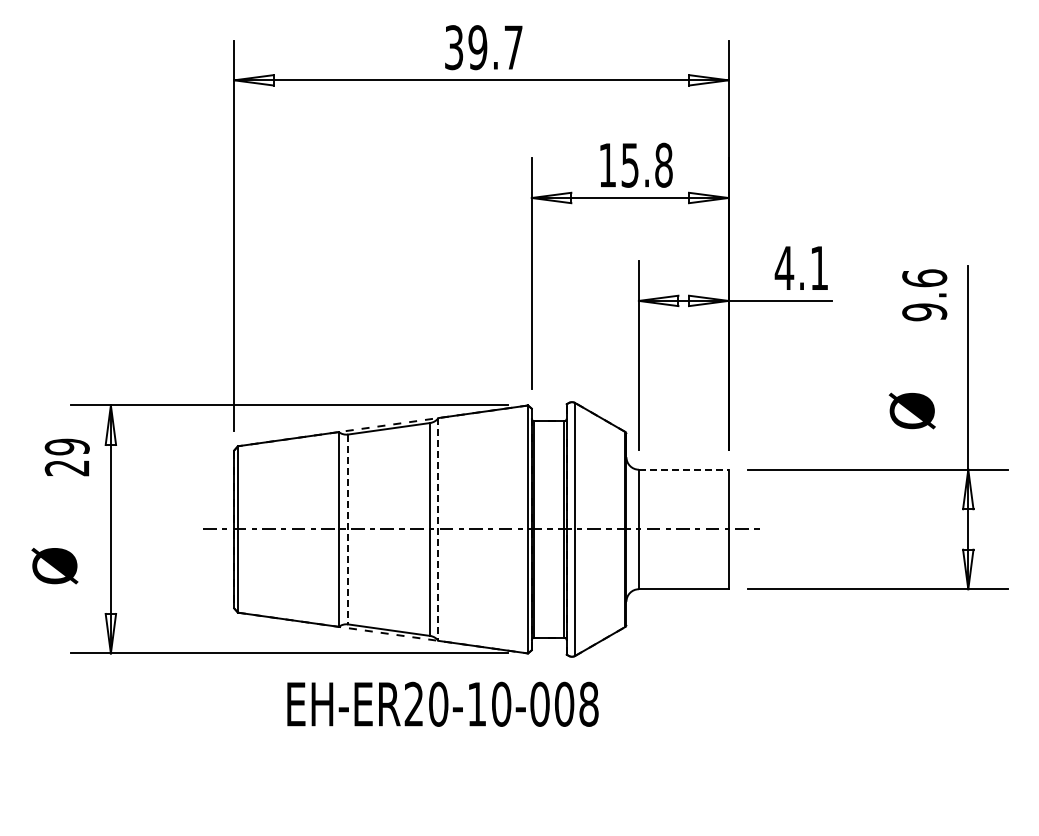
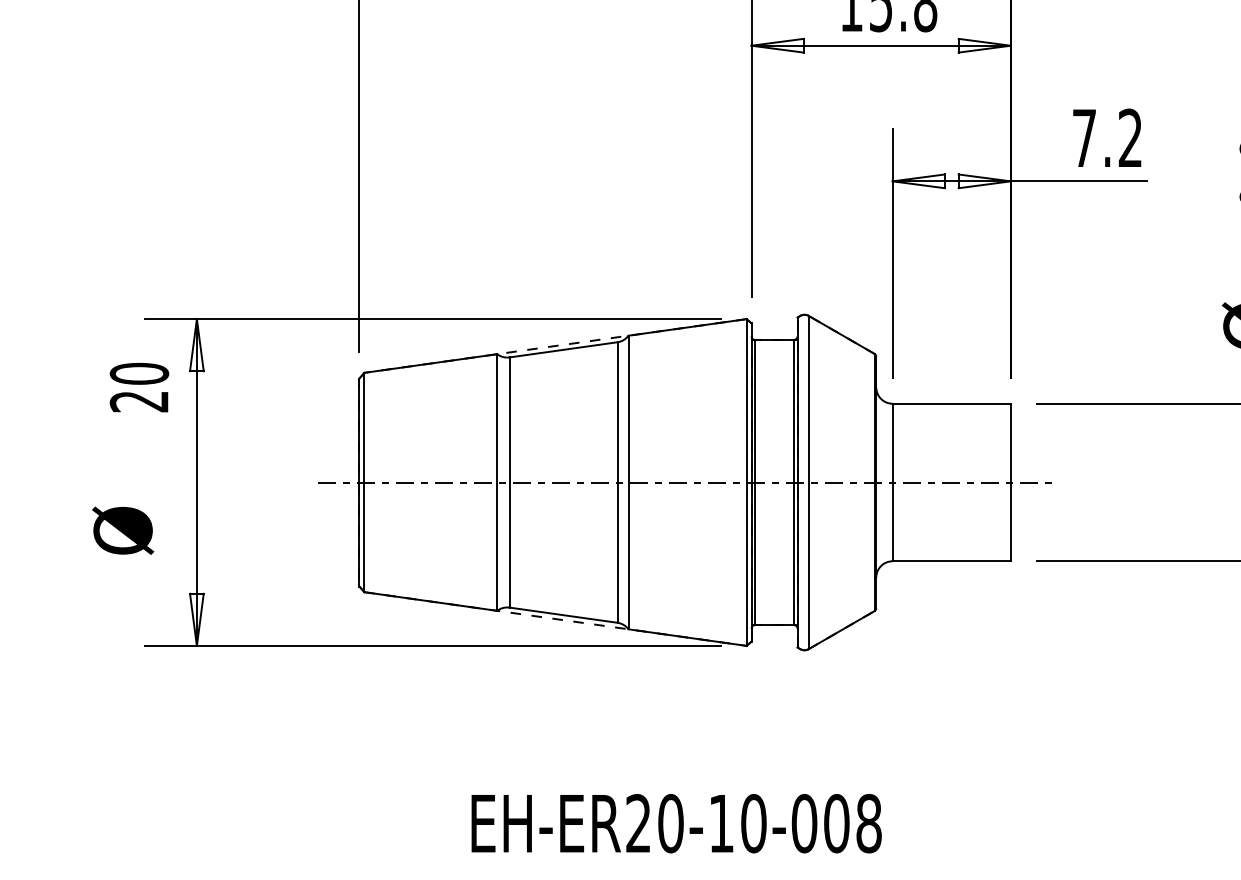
text: (800, 267) -> (1105, 137), 4.1 -> 7.2
text: (67, 446) -> (139, 373), 29 -> 20
line: (683, 469) -> (951, 403), dashed -> solid
line: (348, 529) -> (509, 482), dashed -> solid
line: (438, 529) -> (628, 482), dashed -> solid
text: (442, 703) -> (676, 822), moved

